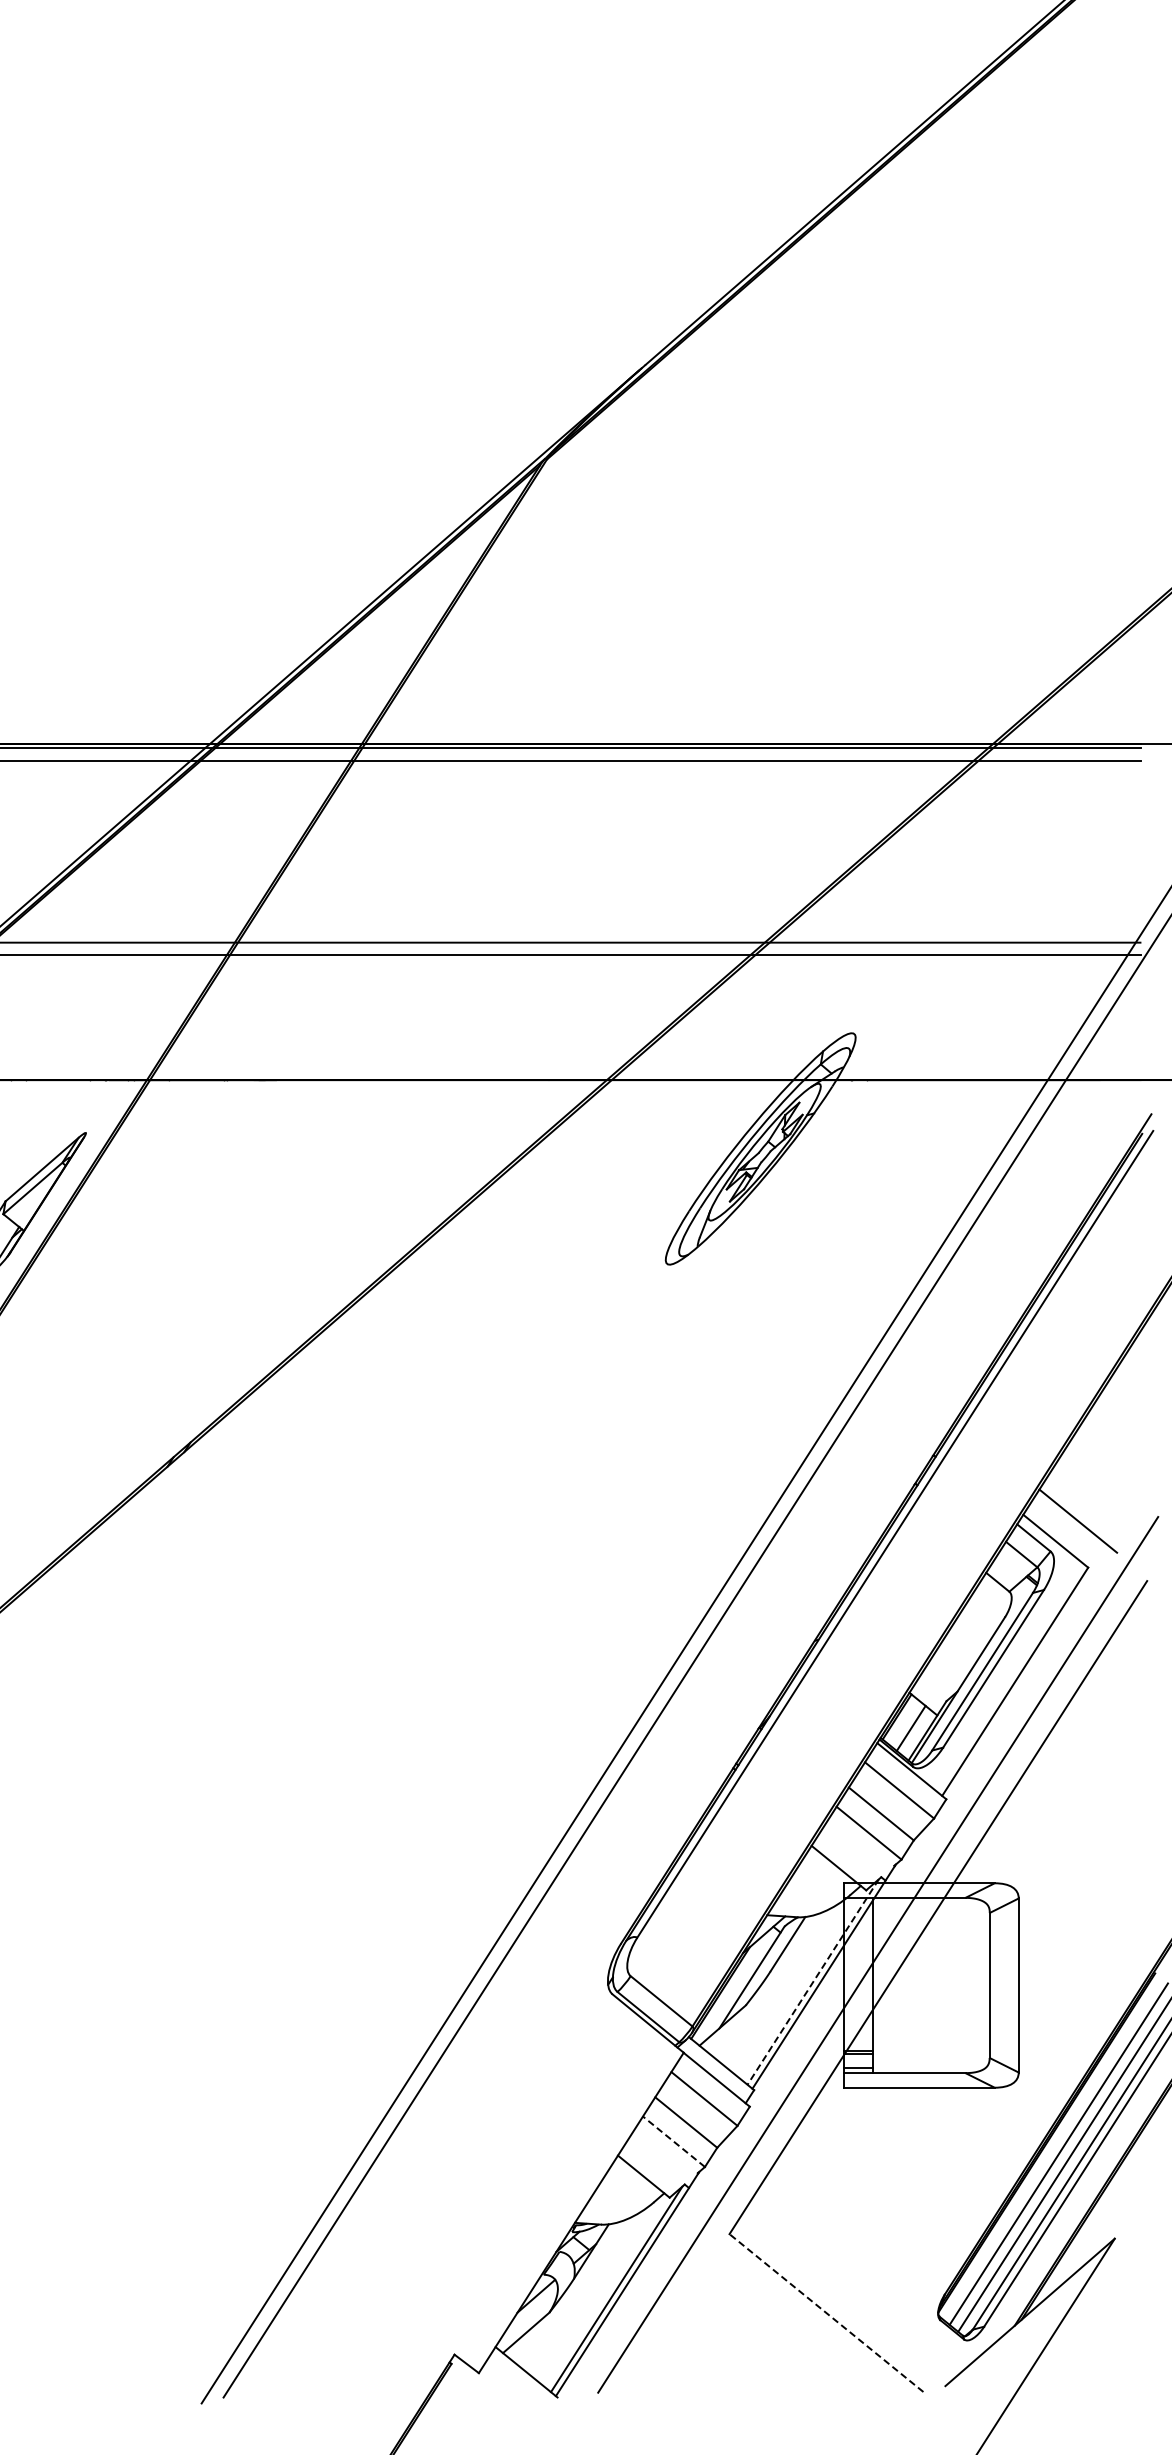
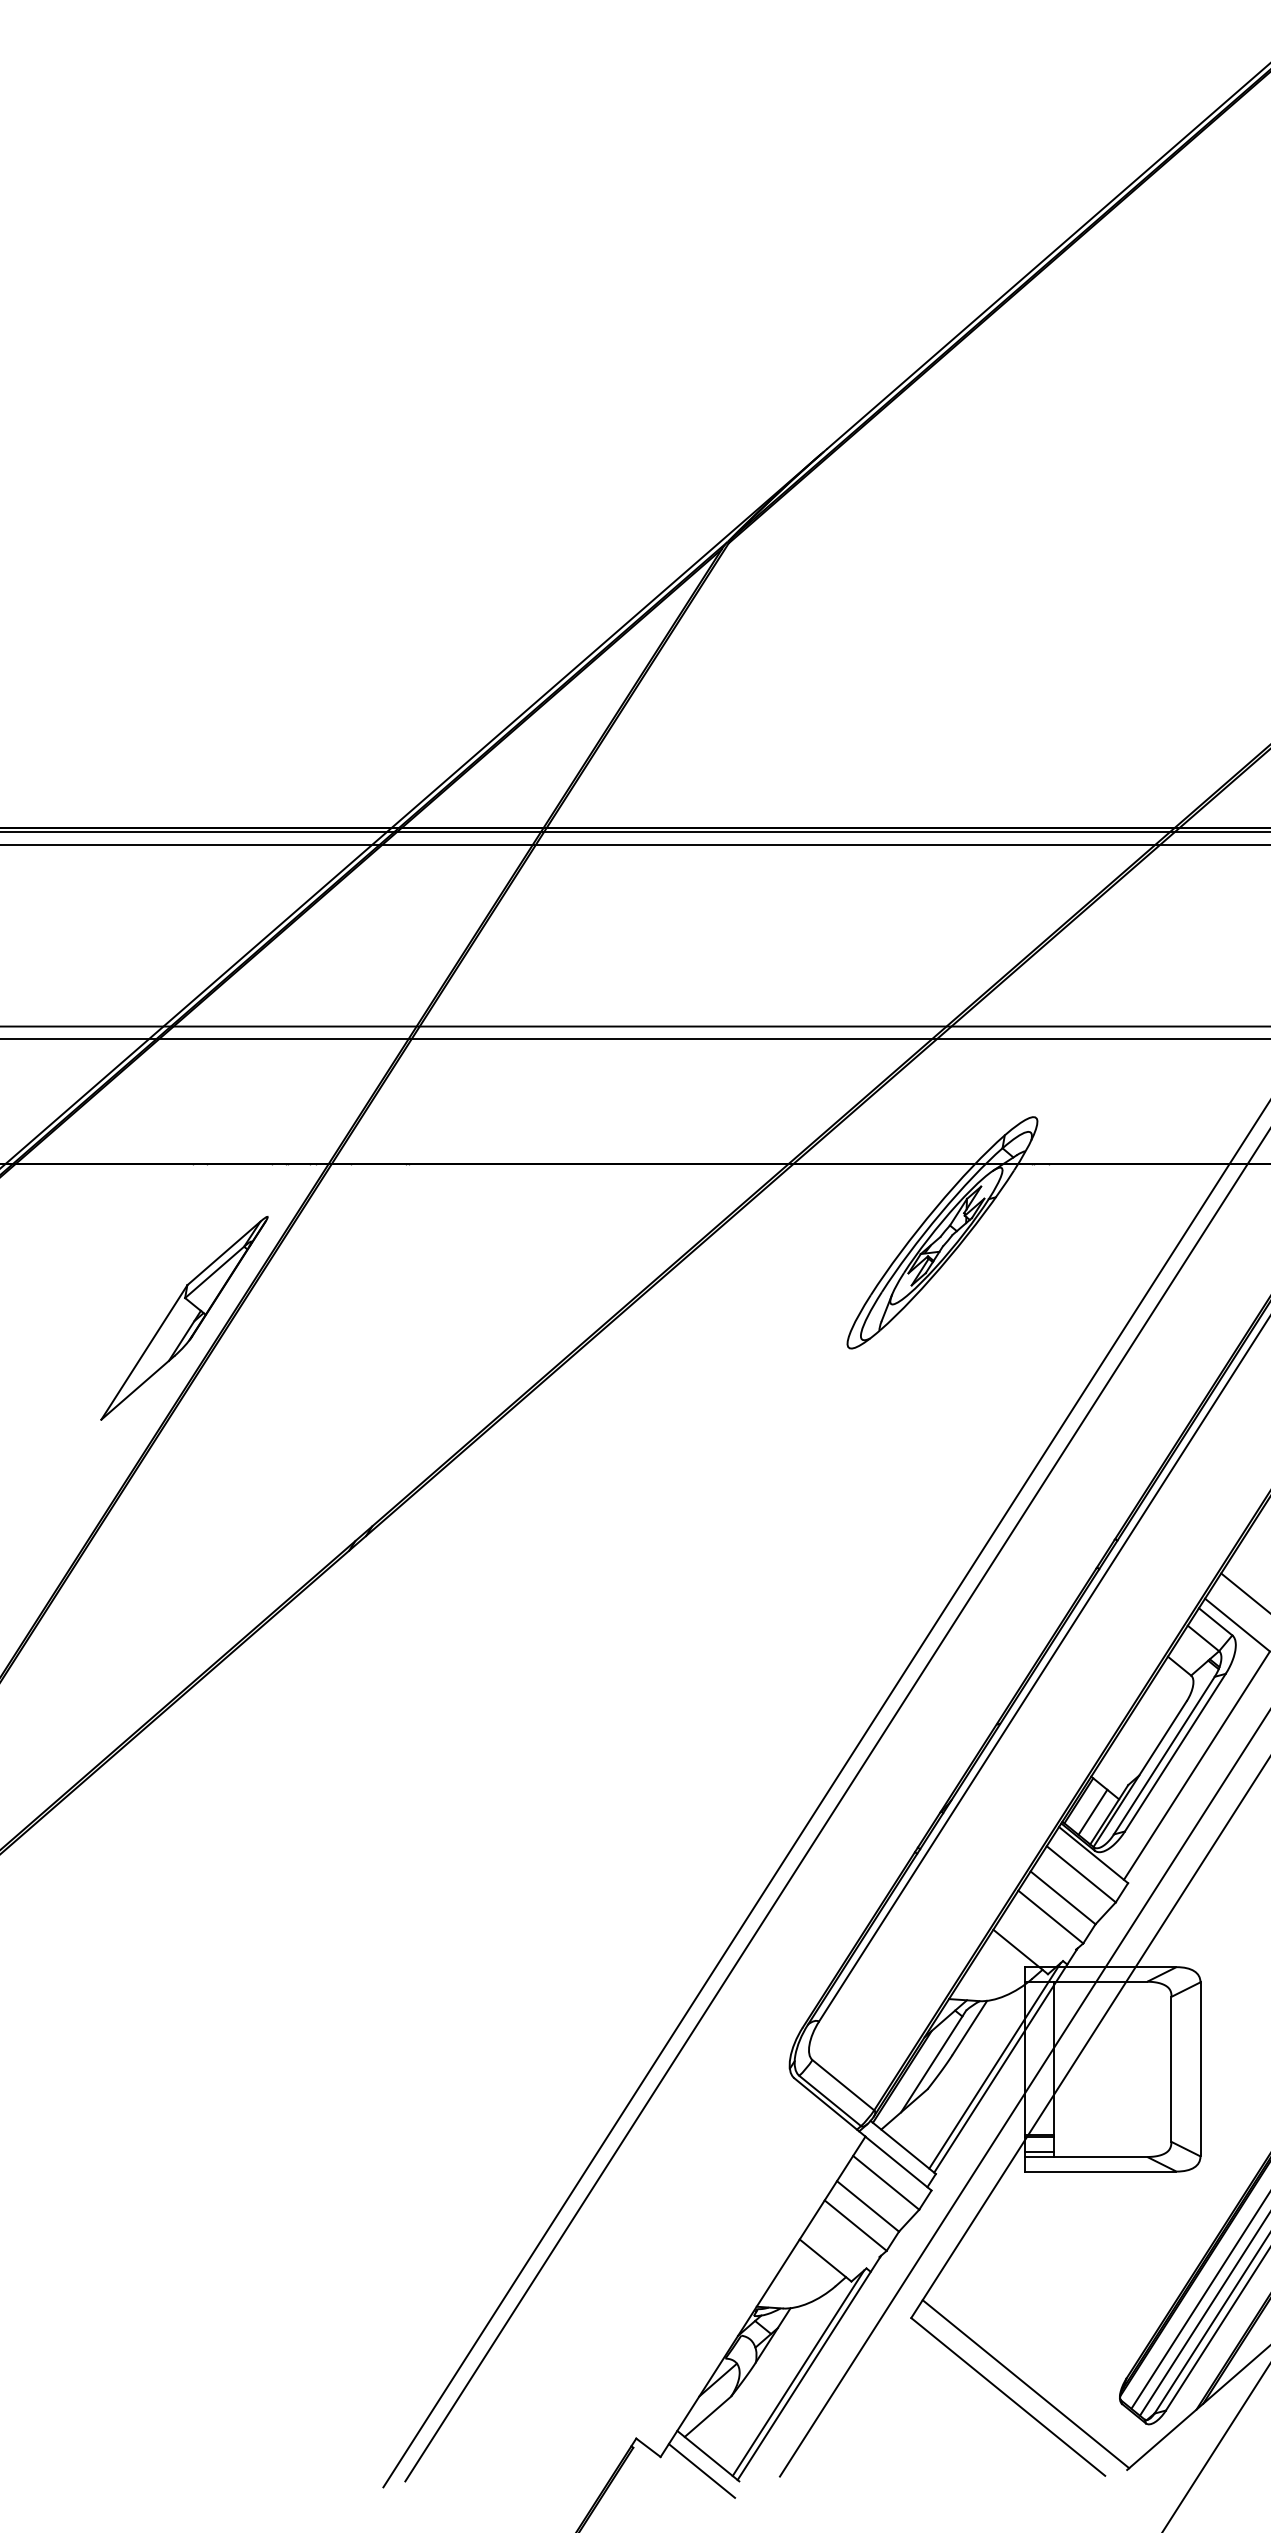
line: (812, 1981) -> (994, 2065), dashed -> solid
line: (673, 2141) -> (855, 2225), dashed -> solid
line: (843, 2300) -> (1025, 2384), added
line: (825, 2312) -> (1007, 2396), dashed -> solid
line: (519, 2386) -> (701, 2470), added

